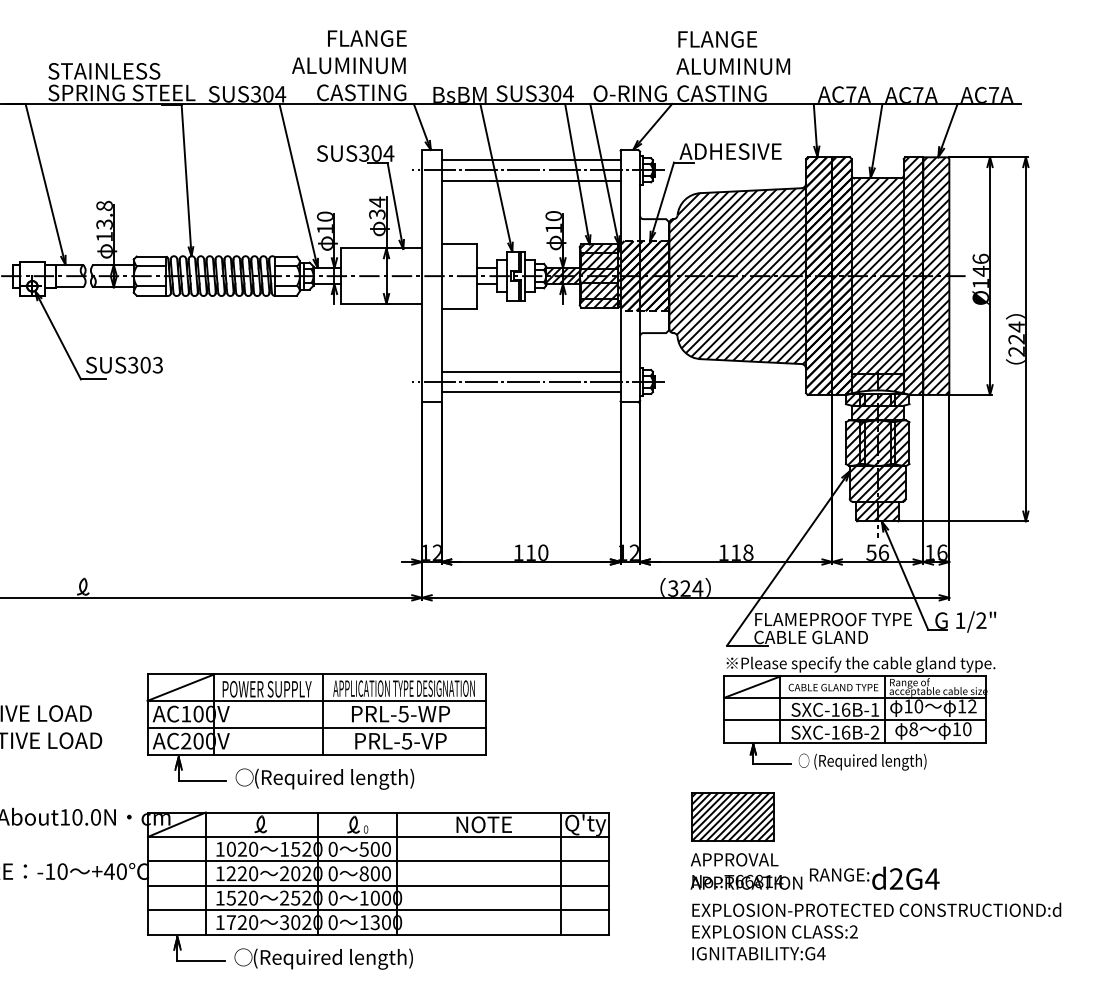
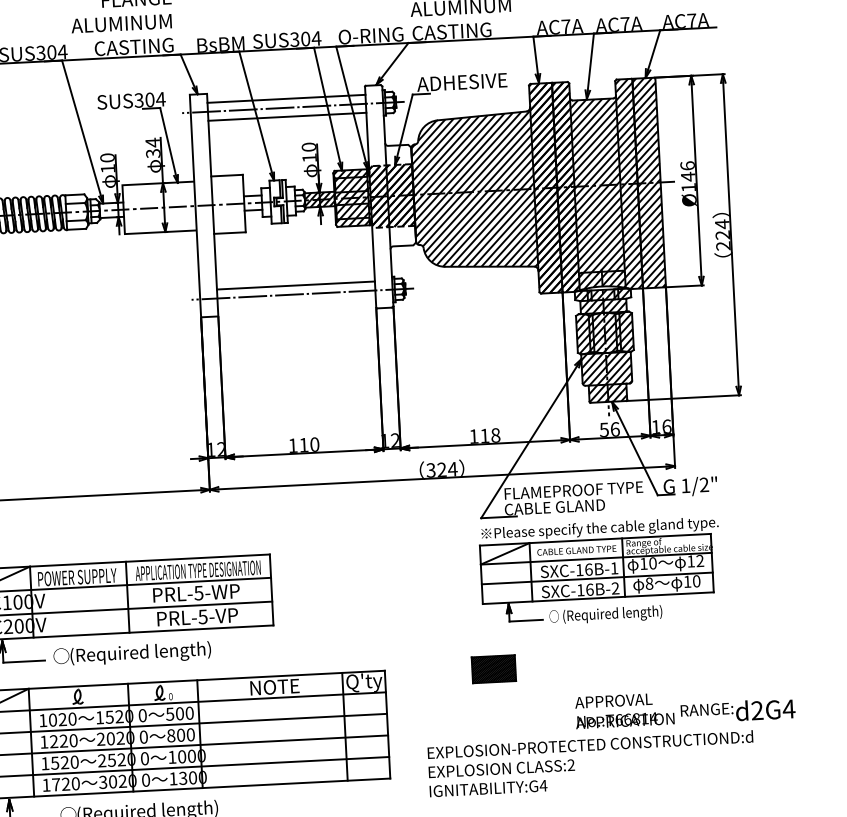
line: (530, 392) -> (296, 303), removed
part: (732, 816) -> (493, 668), size x0.6
text: (814, 871) -> (684, 707), moved
text: (876, 931) -> (591, 763), moved

